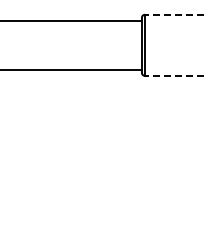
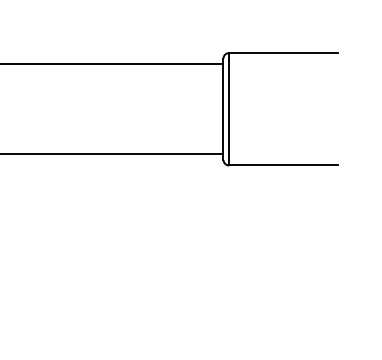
line: (174, 14) -> (283, 52), dashed -> solid
line: (174, 75) -> (283, 164), dashed -> solid

